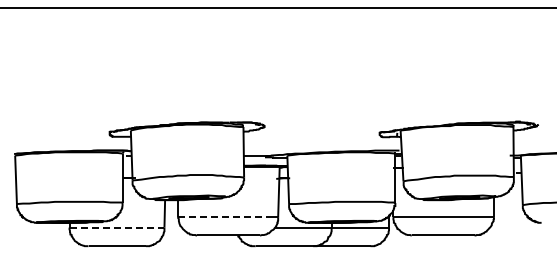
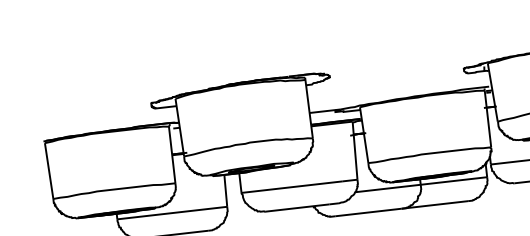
line: (221, 217) -> (291, 187), dashed -> solid
line: (117, 227) -> (172, 212), dashed -> solid

